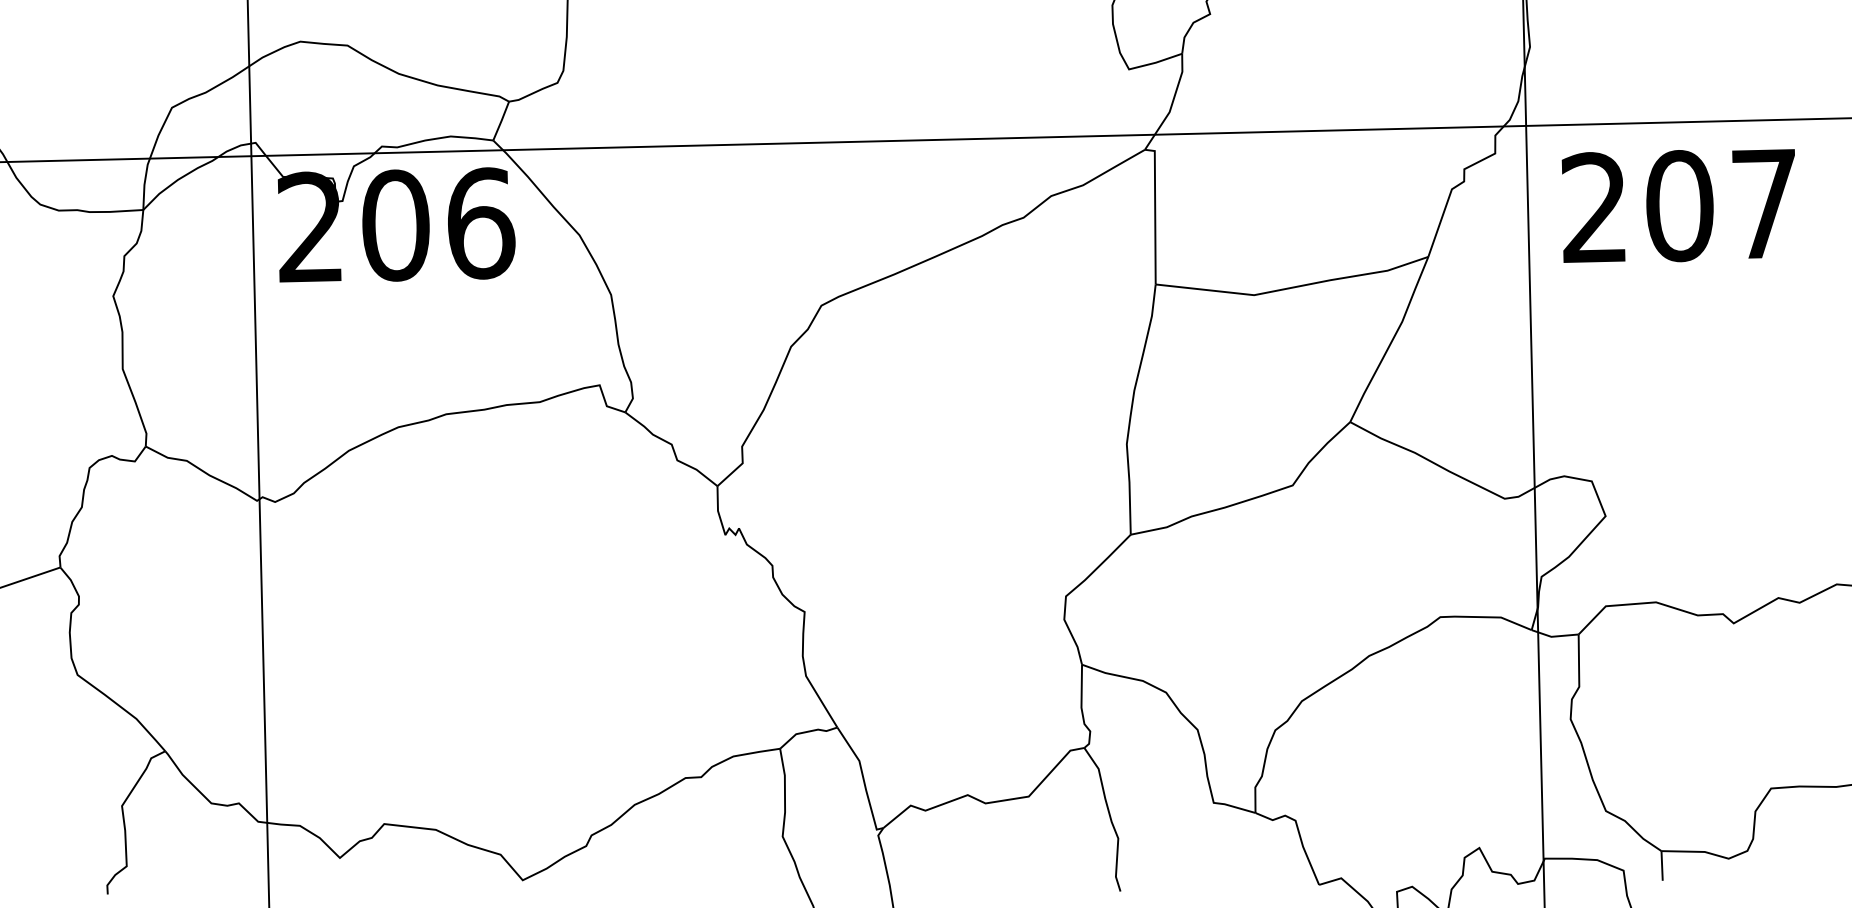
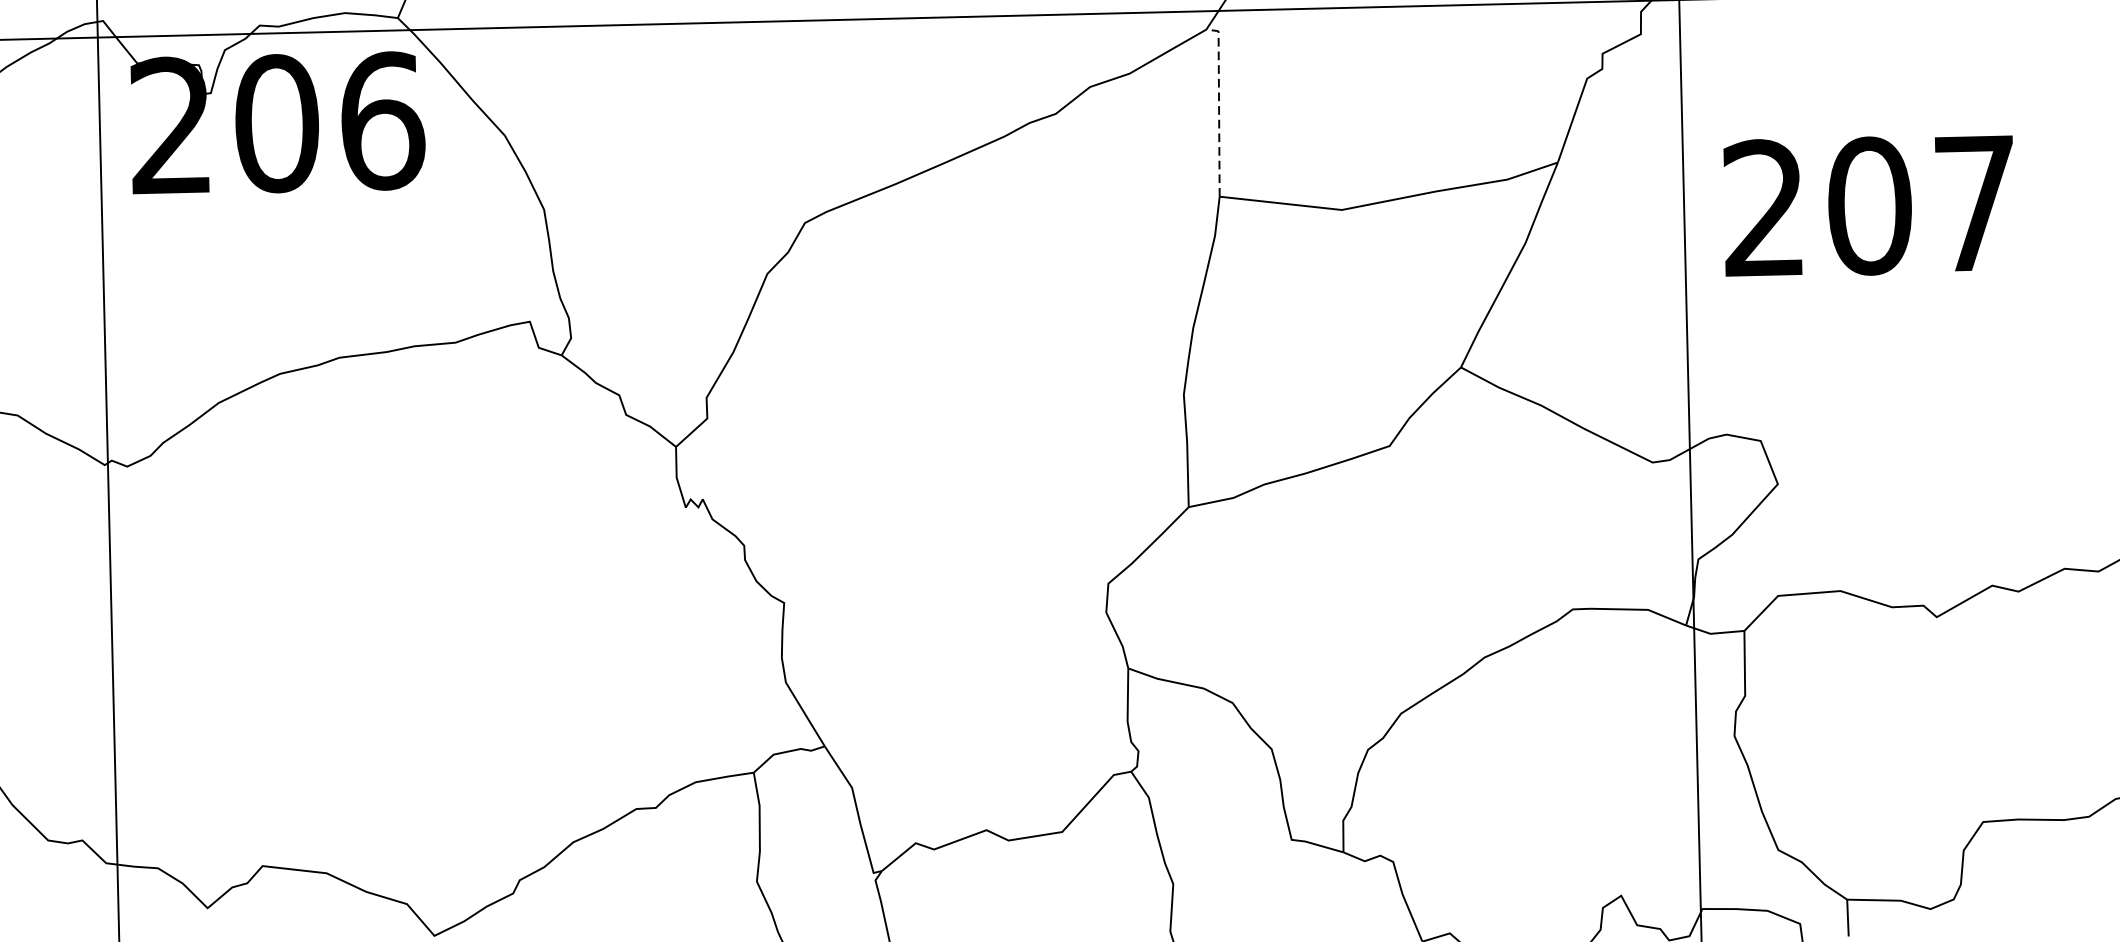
text: (1677, 205) -> (1867, 205), moved
line: (1155, 211) -> (1219, 106), solid -> dashed

